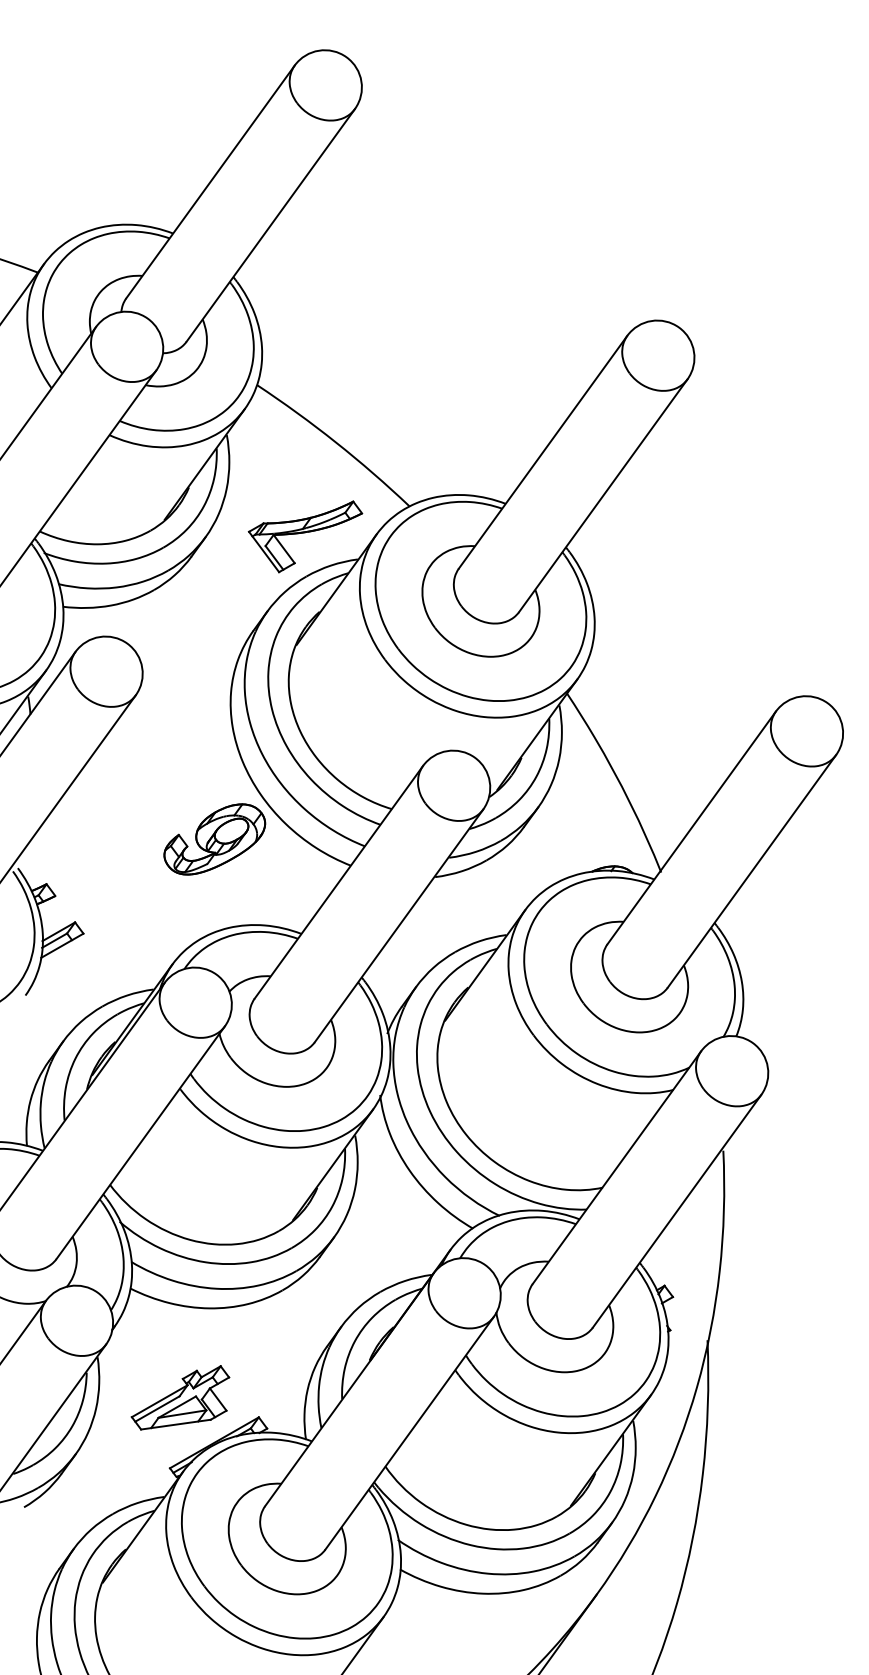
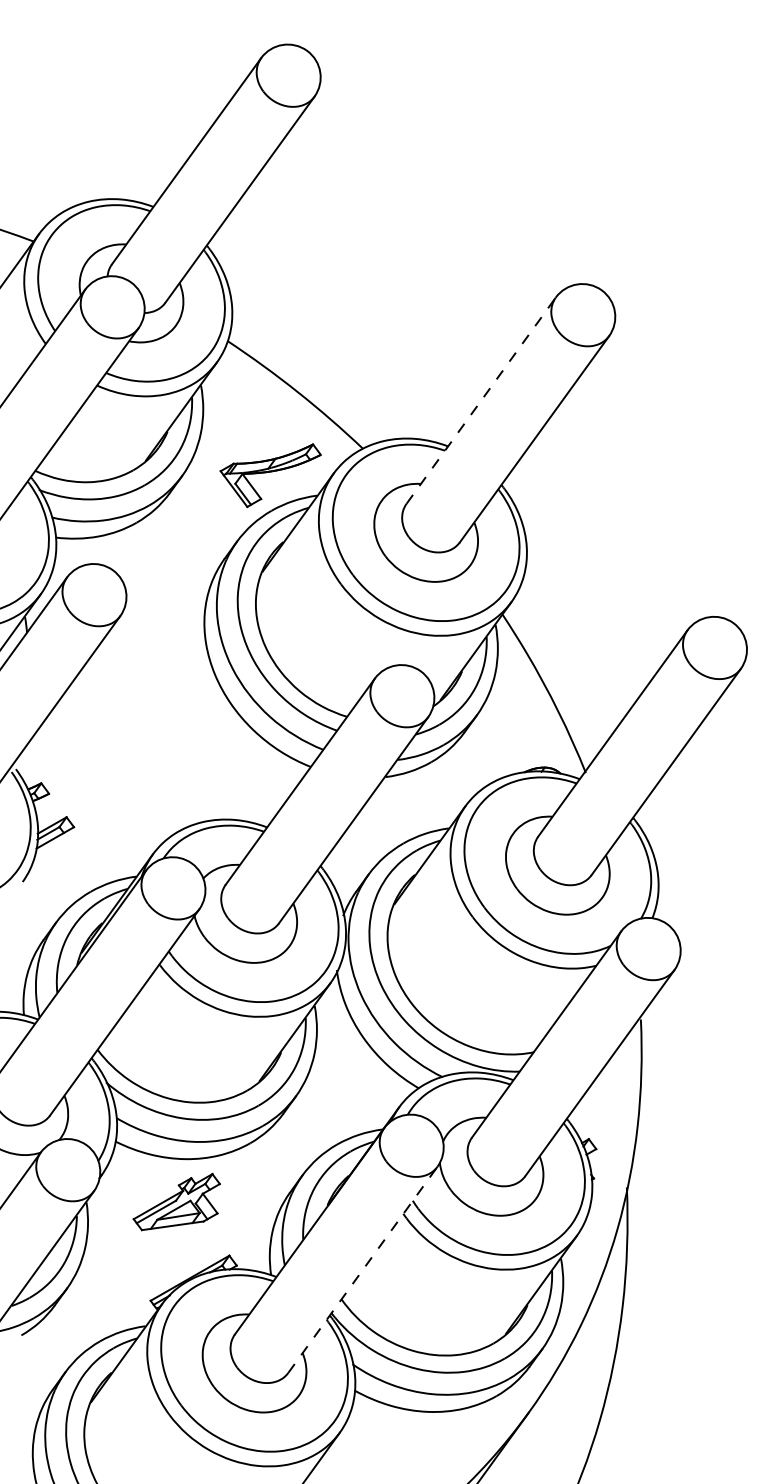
line: (543, 452) -> (481, 400), solid -> dashed
part: (214, 839) -> (190, 743), removed
part: (180, 1397) -> (176, 1201), moved
line: (409, 1433) -> (362, 1269), solid -> dashed

